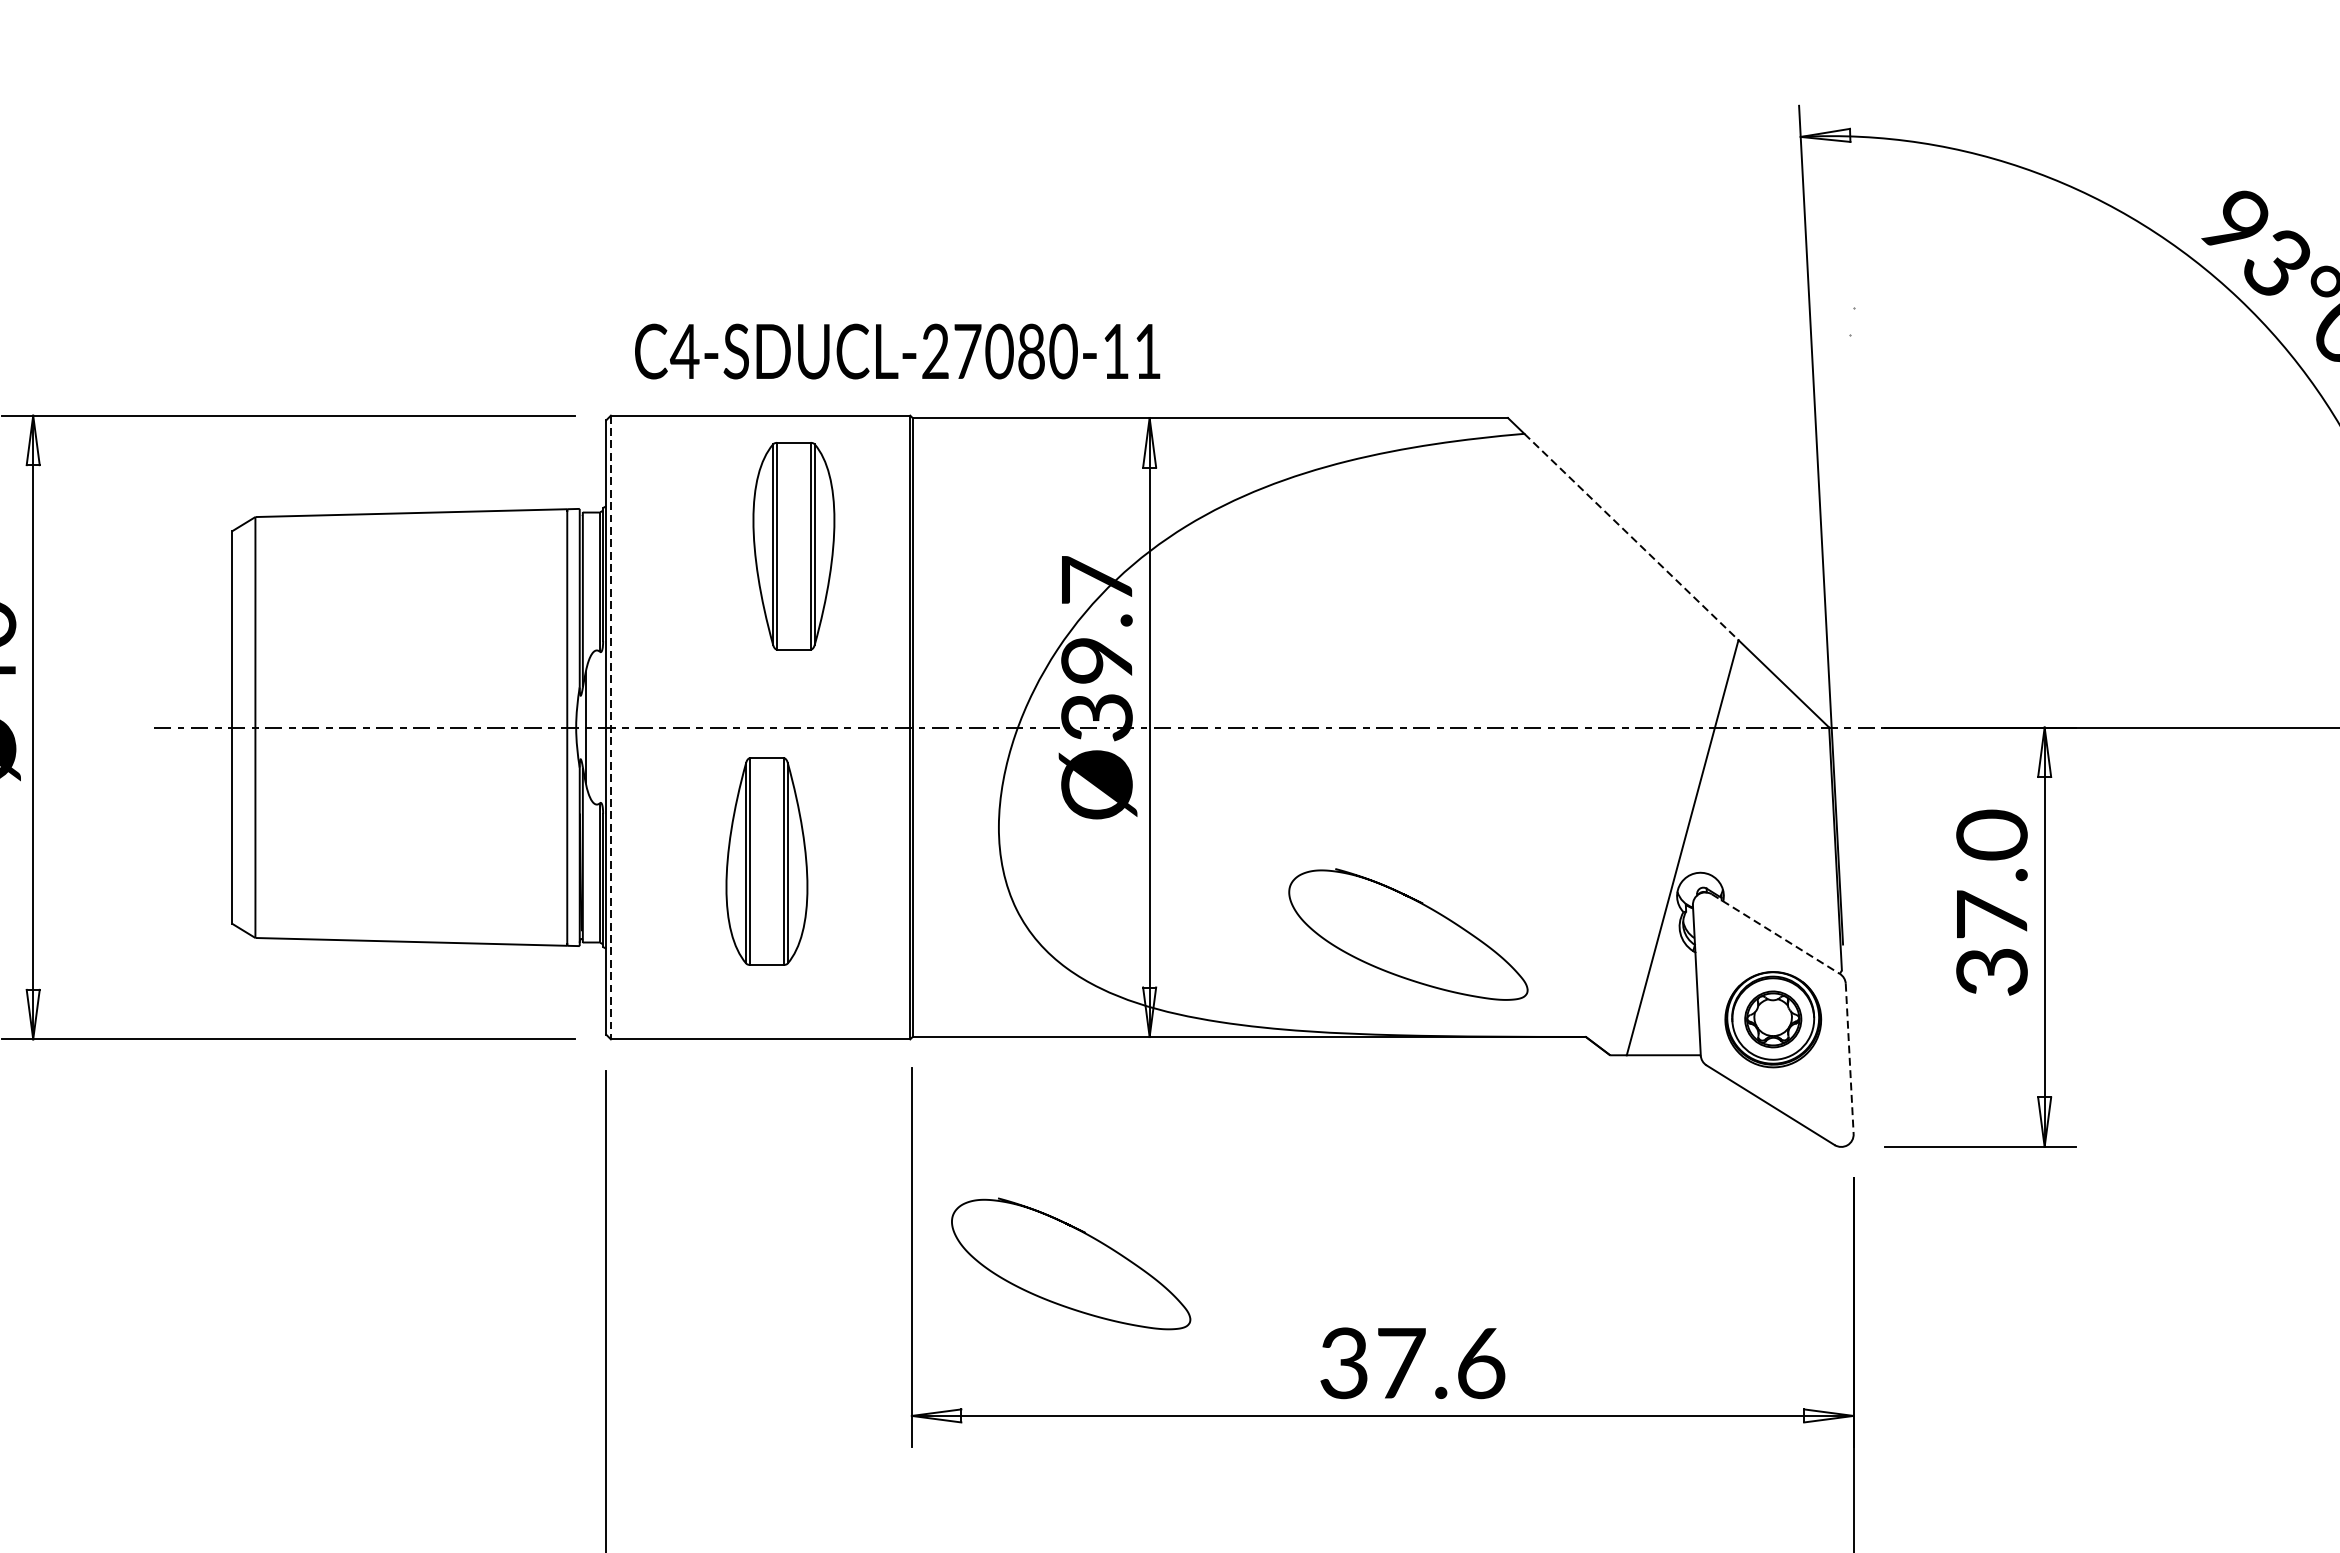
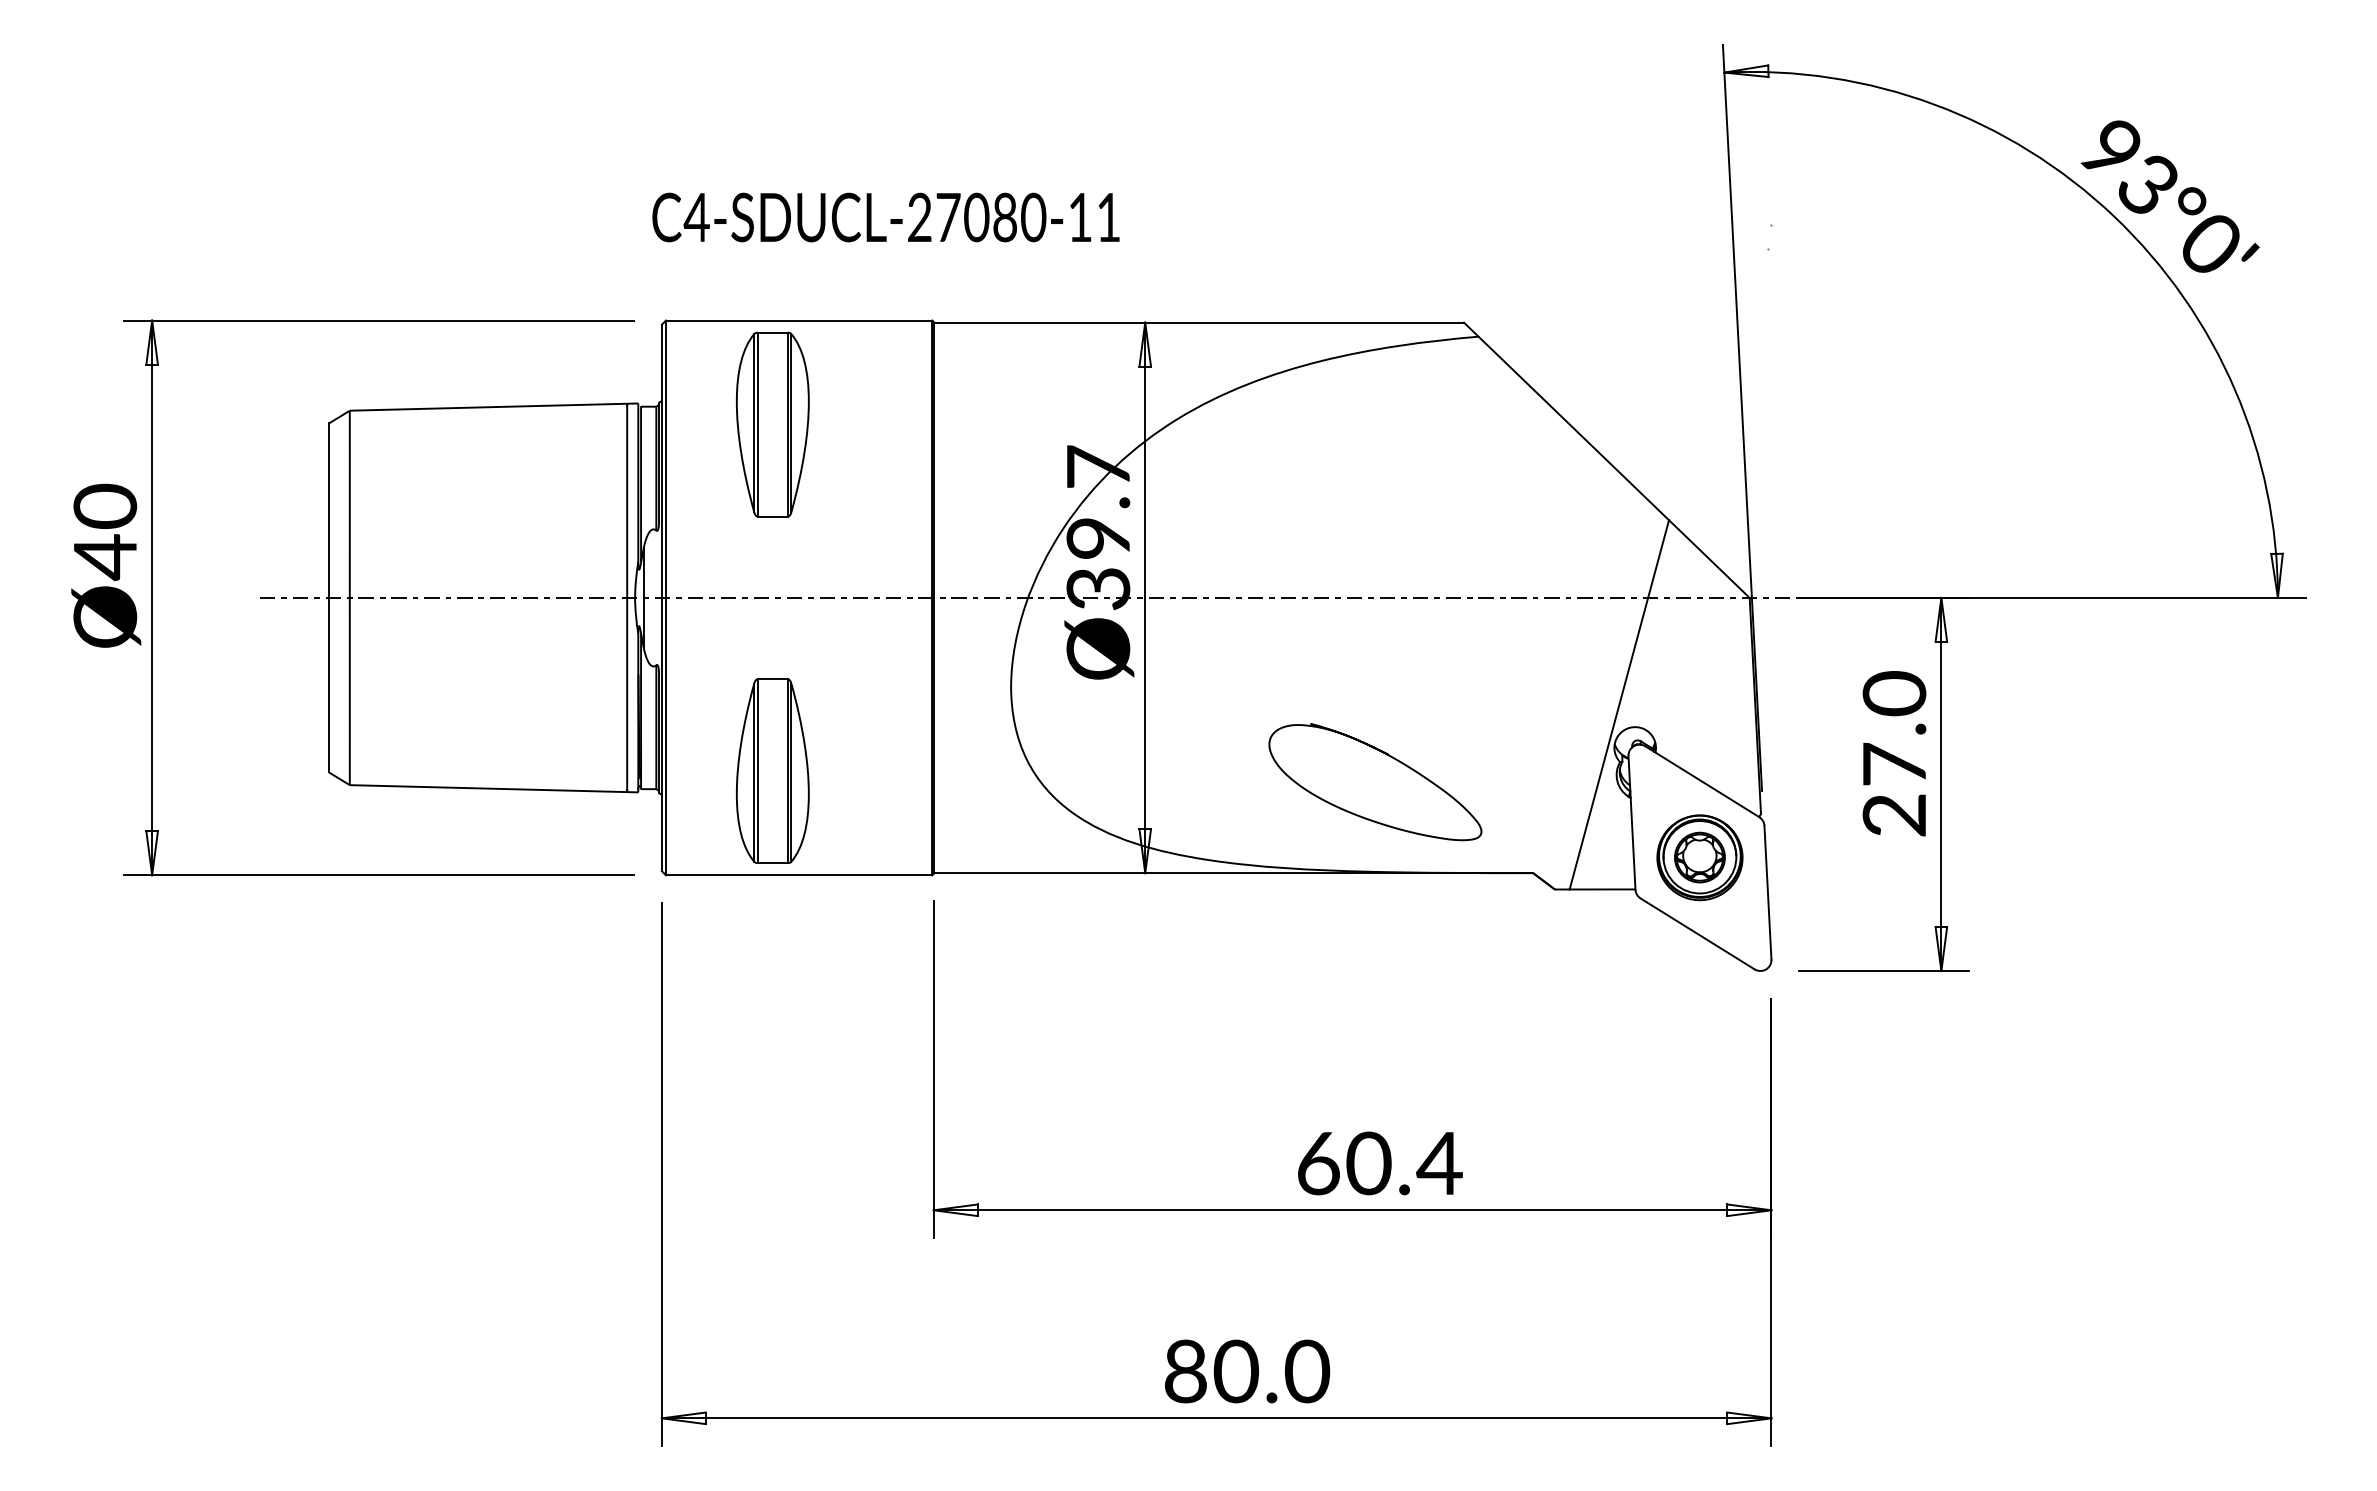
text: (896, 351) -> (885, 217), moved
line: (1632, 537) -> (1574, 428), dashed -> solid
part: (793, 546) -> (772, 424), moved
line: (611, 728) -> (666, 598), dashed -> solid
part: (766, 860) -> (772, 770), moved
line: (1776, 933) -> (1702, 781), dashed -> solid
text: (1991, 972) -> (1894, 815), 37.0 -> 27.0
line: (1849, 1058) -> (1767, 892), dashed -> solid
curve: (1085, 1235) -> (1088, 1049), removed
text: (1413, 1363) -> (1379, 1163), 37.6 -> 60.4

